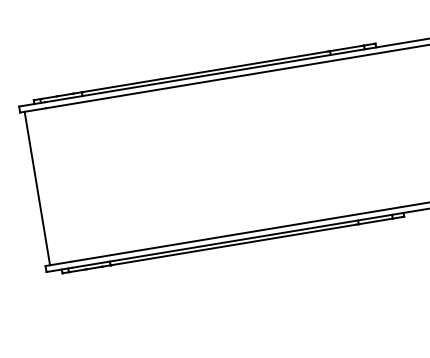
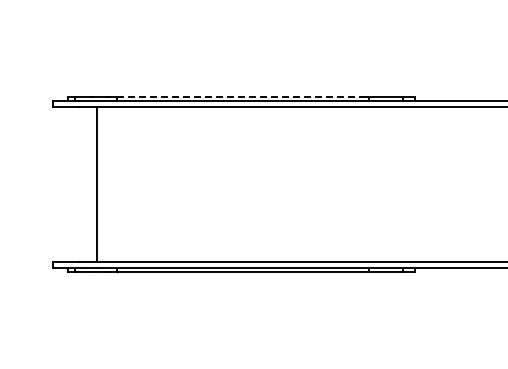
line: (204, 71) -> (241, 96), solid -> dashed
line: (37, 188) -> (97, 184), moved

